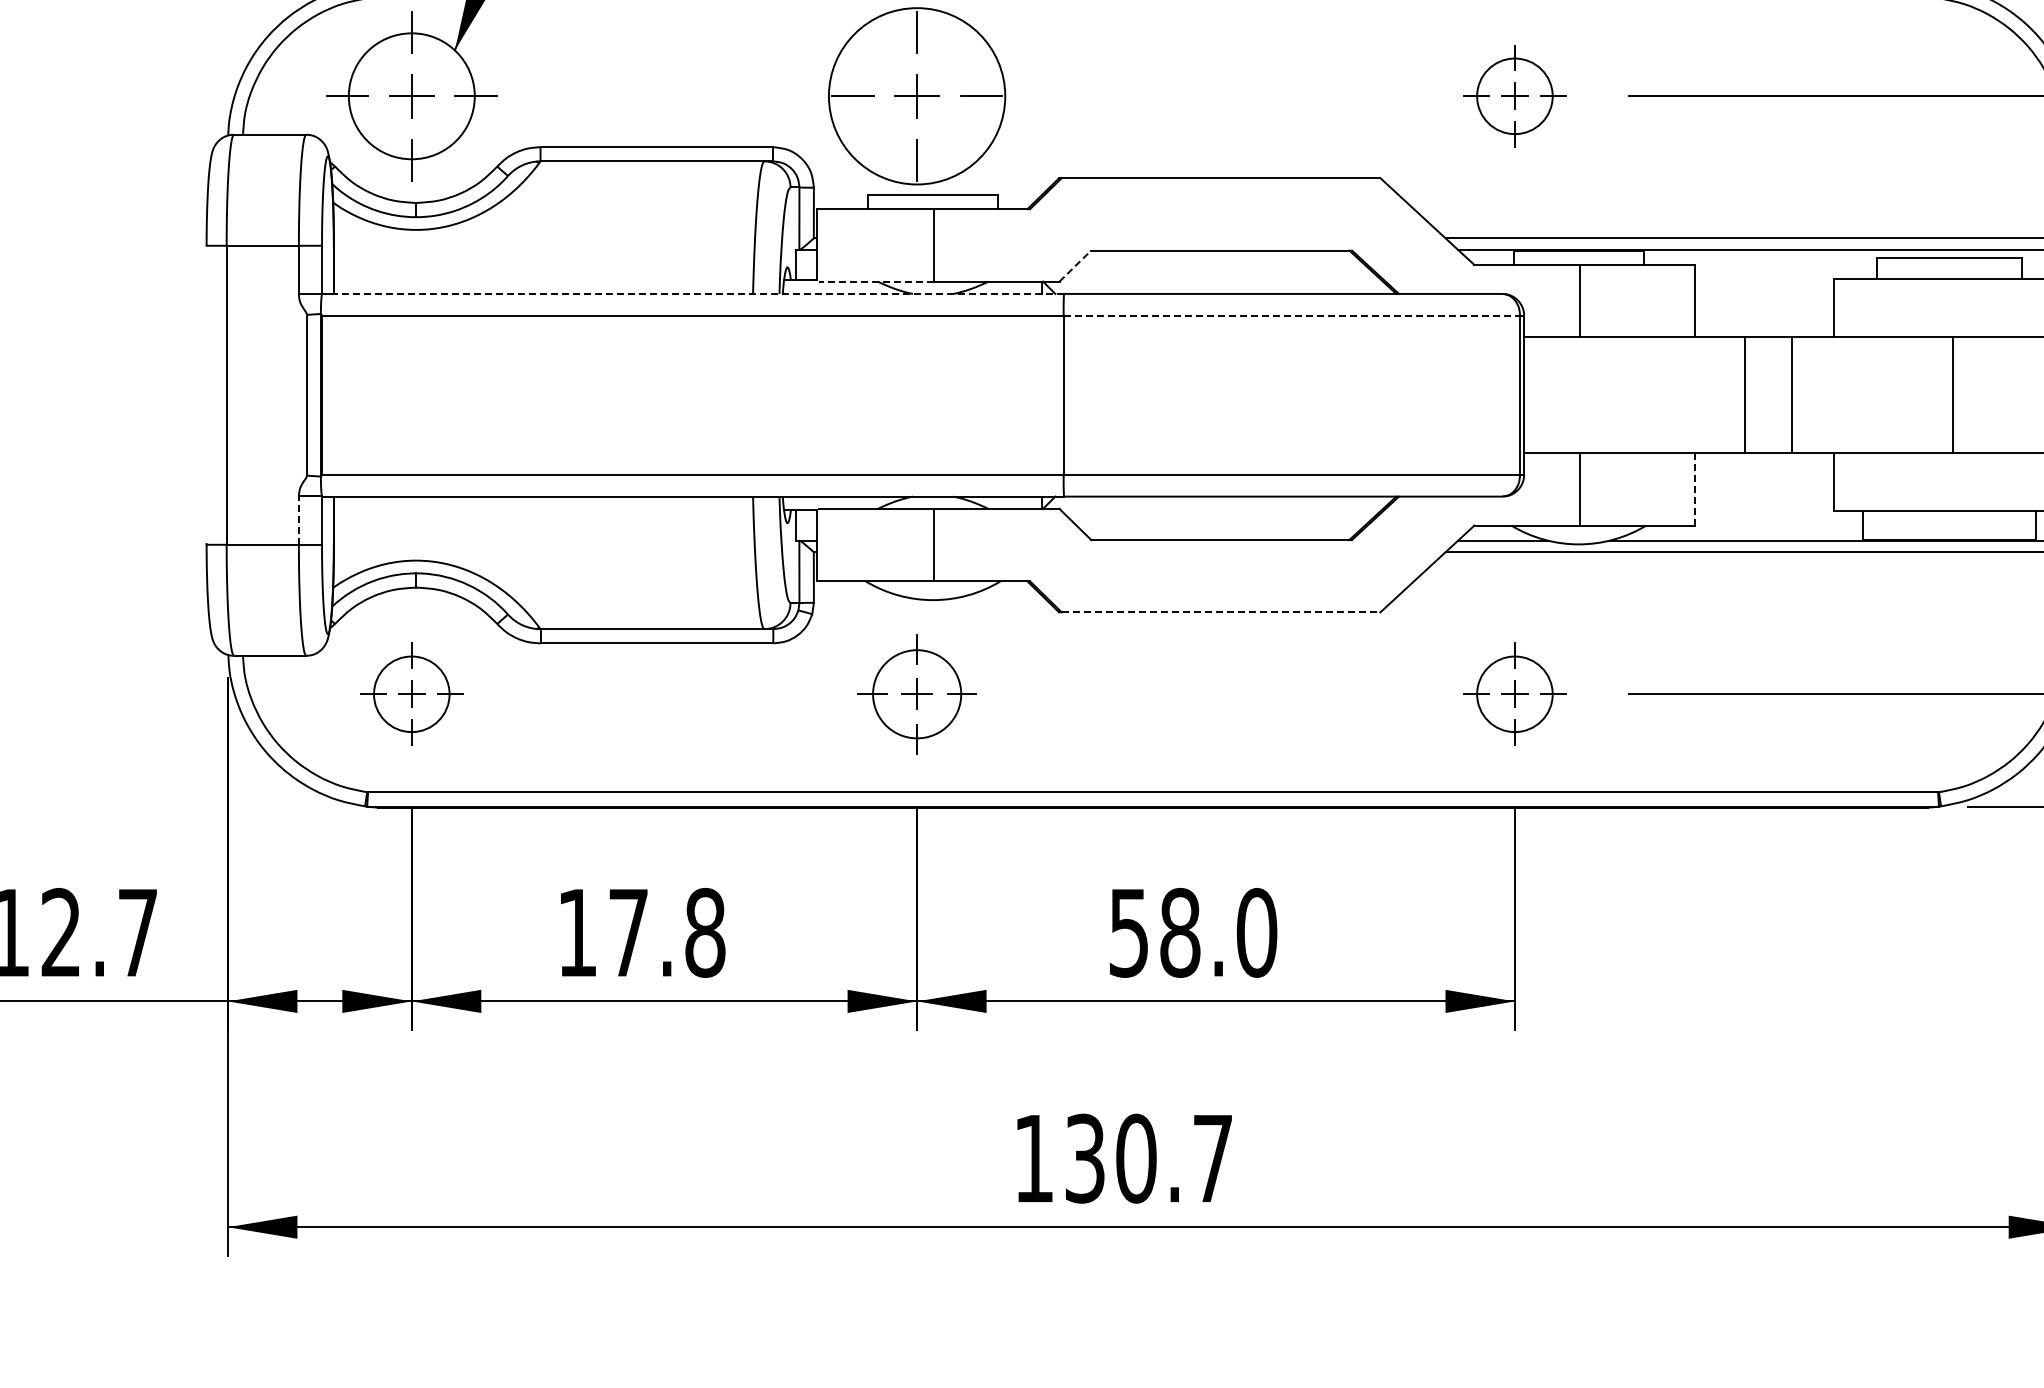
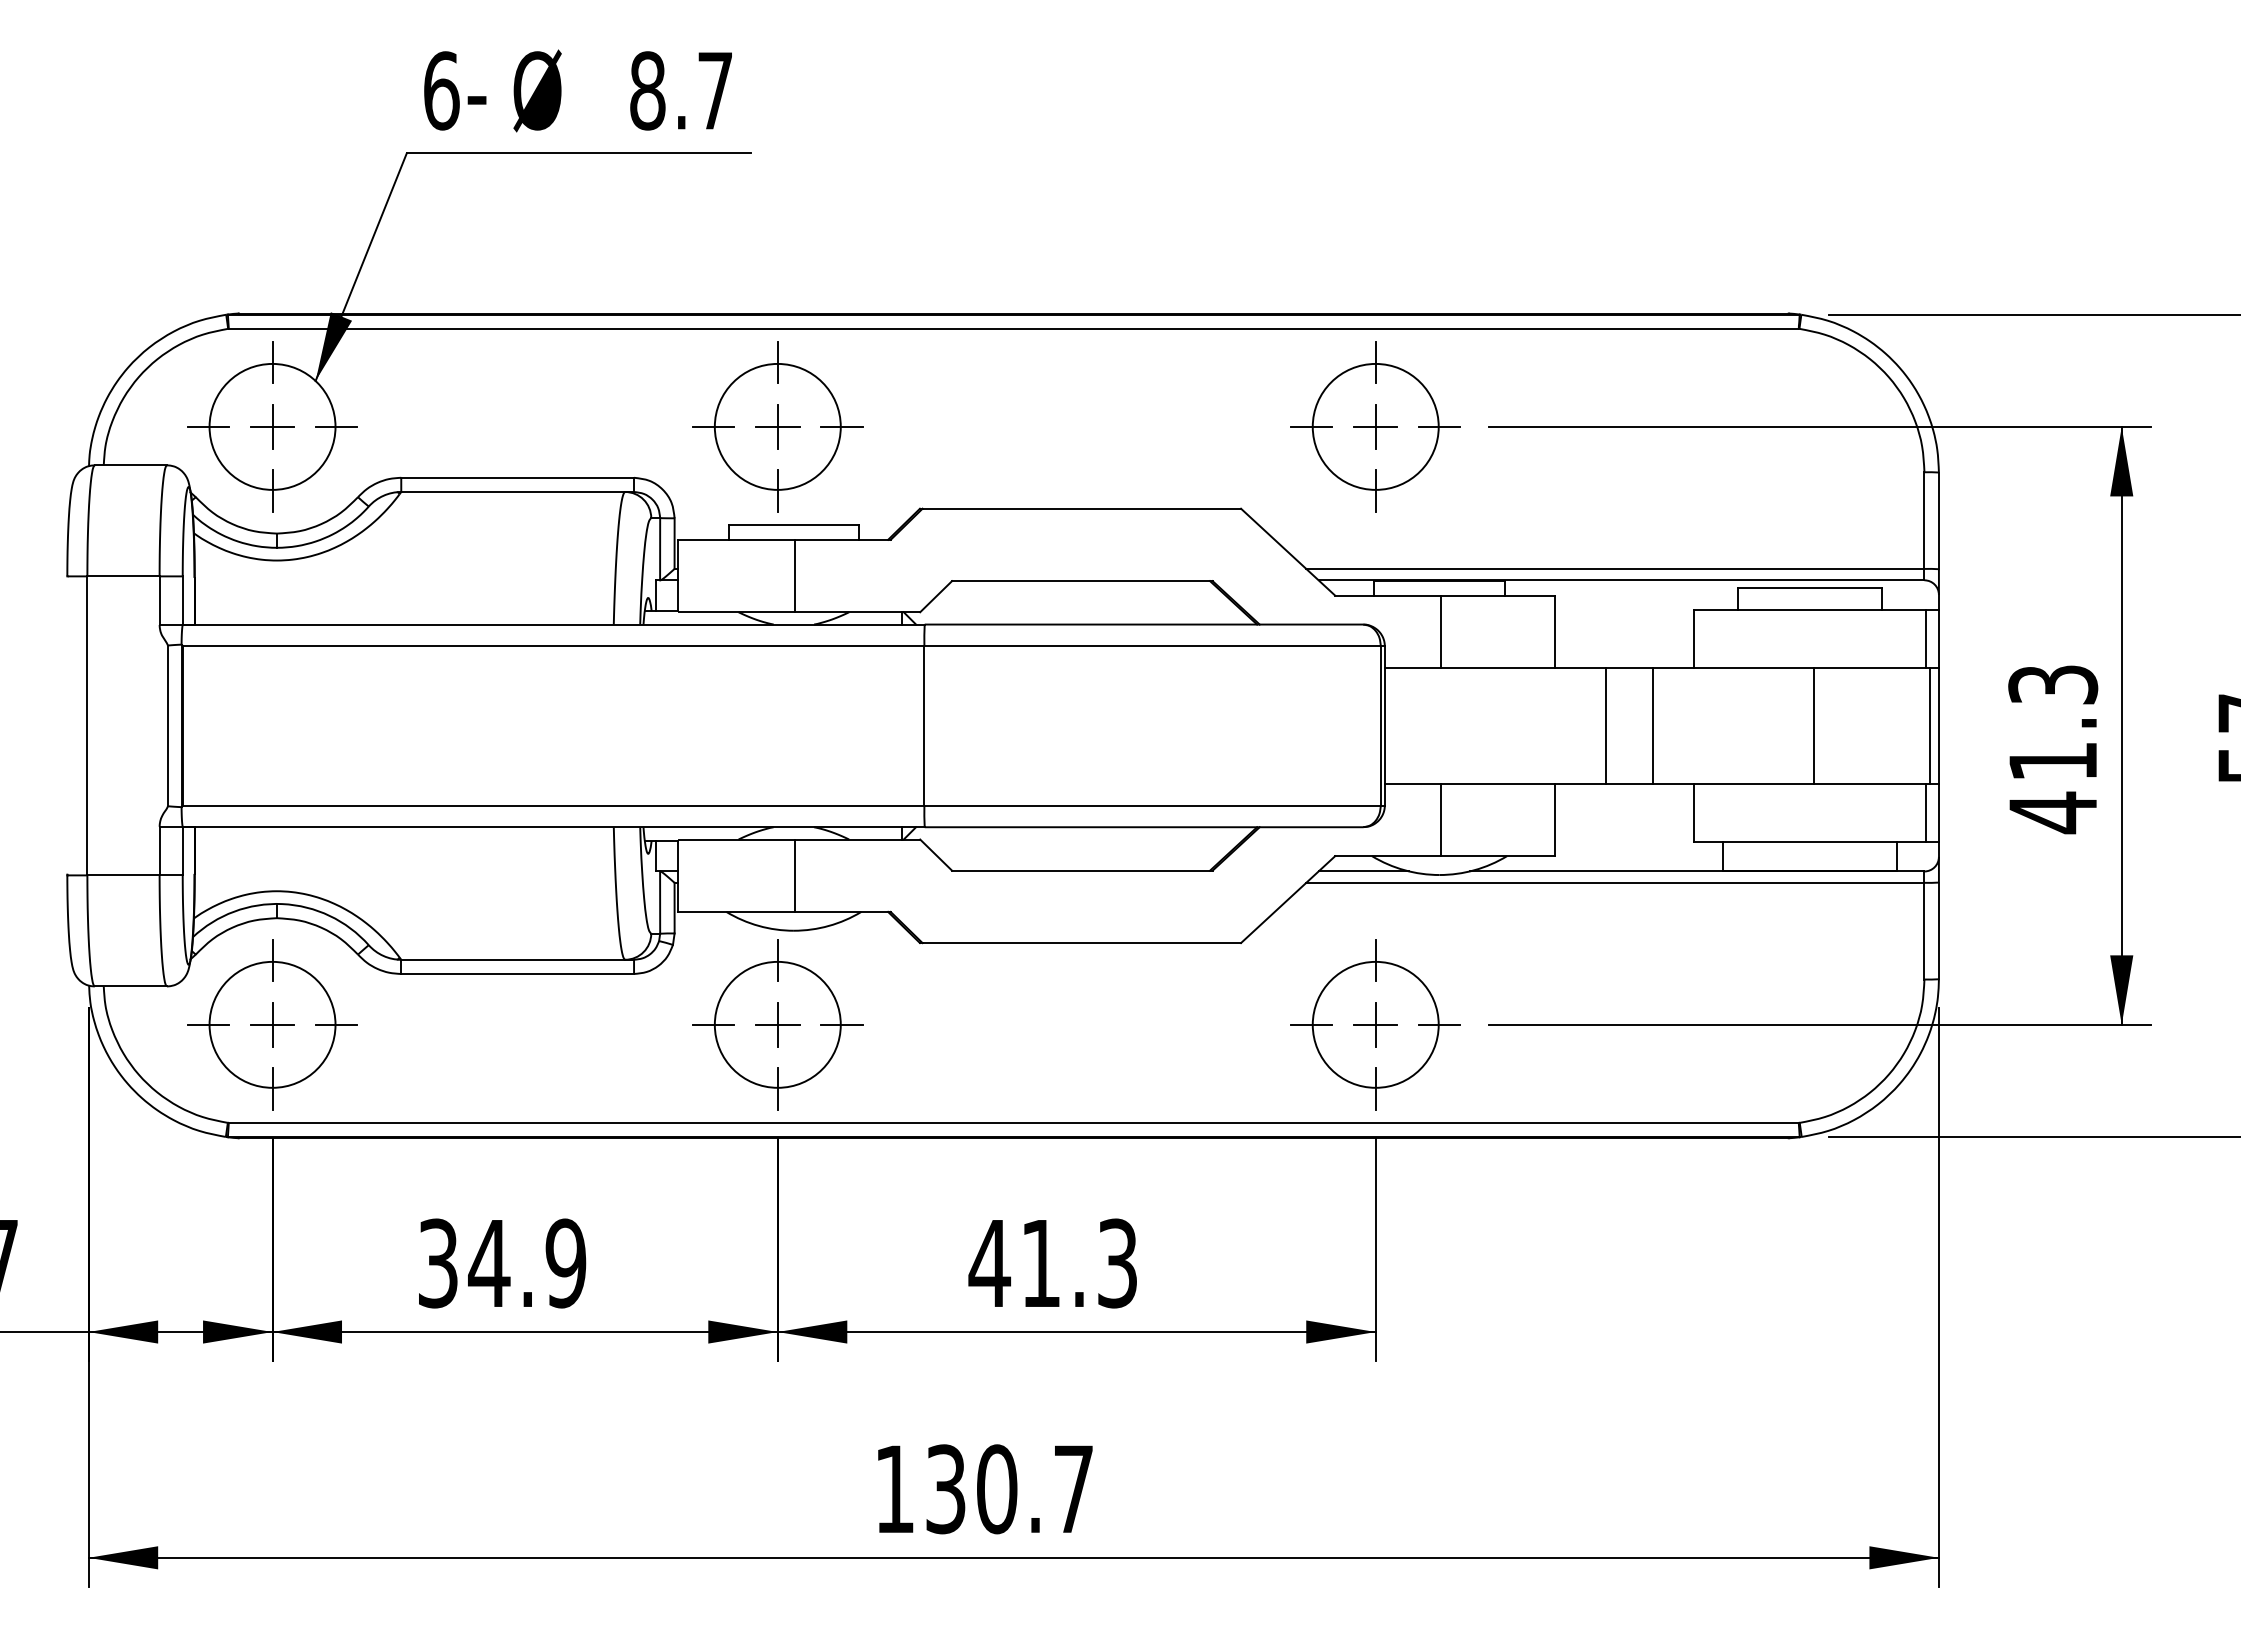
circle: (916, 95) -> (777, 426), size x0.71
part: (1514, 95) -> (1375, 426), size x1.67
line: (1075, 265) -> (936, 596), dashed -> solid
line: (876, 281) -> (737, 612), dashed -> solid
line: (692, 293) -> (553, 624), dashed -> solid
line: (1292, 315) -> (1153, 646), dashed -> solid
line: (1694, 488) -> (1555, 819), dashed -> solid
line: (298, 519) -> (159, 850), dashed -> solid
line: (1221, 612) -> (1082, 943), dashed -> solid
part: (411, 693) -> (272, 1024), size x1.67
part: (916, 693) -> (777, 1024), size x1.43
part: (1514, 693) -> (1375, 1024), size x1.67
text: (641, 932) -> (502, 1263), 17.8 -> 34.9
text: (1191, 932) -> (1052, 1263), 58.0 -> 41.3

